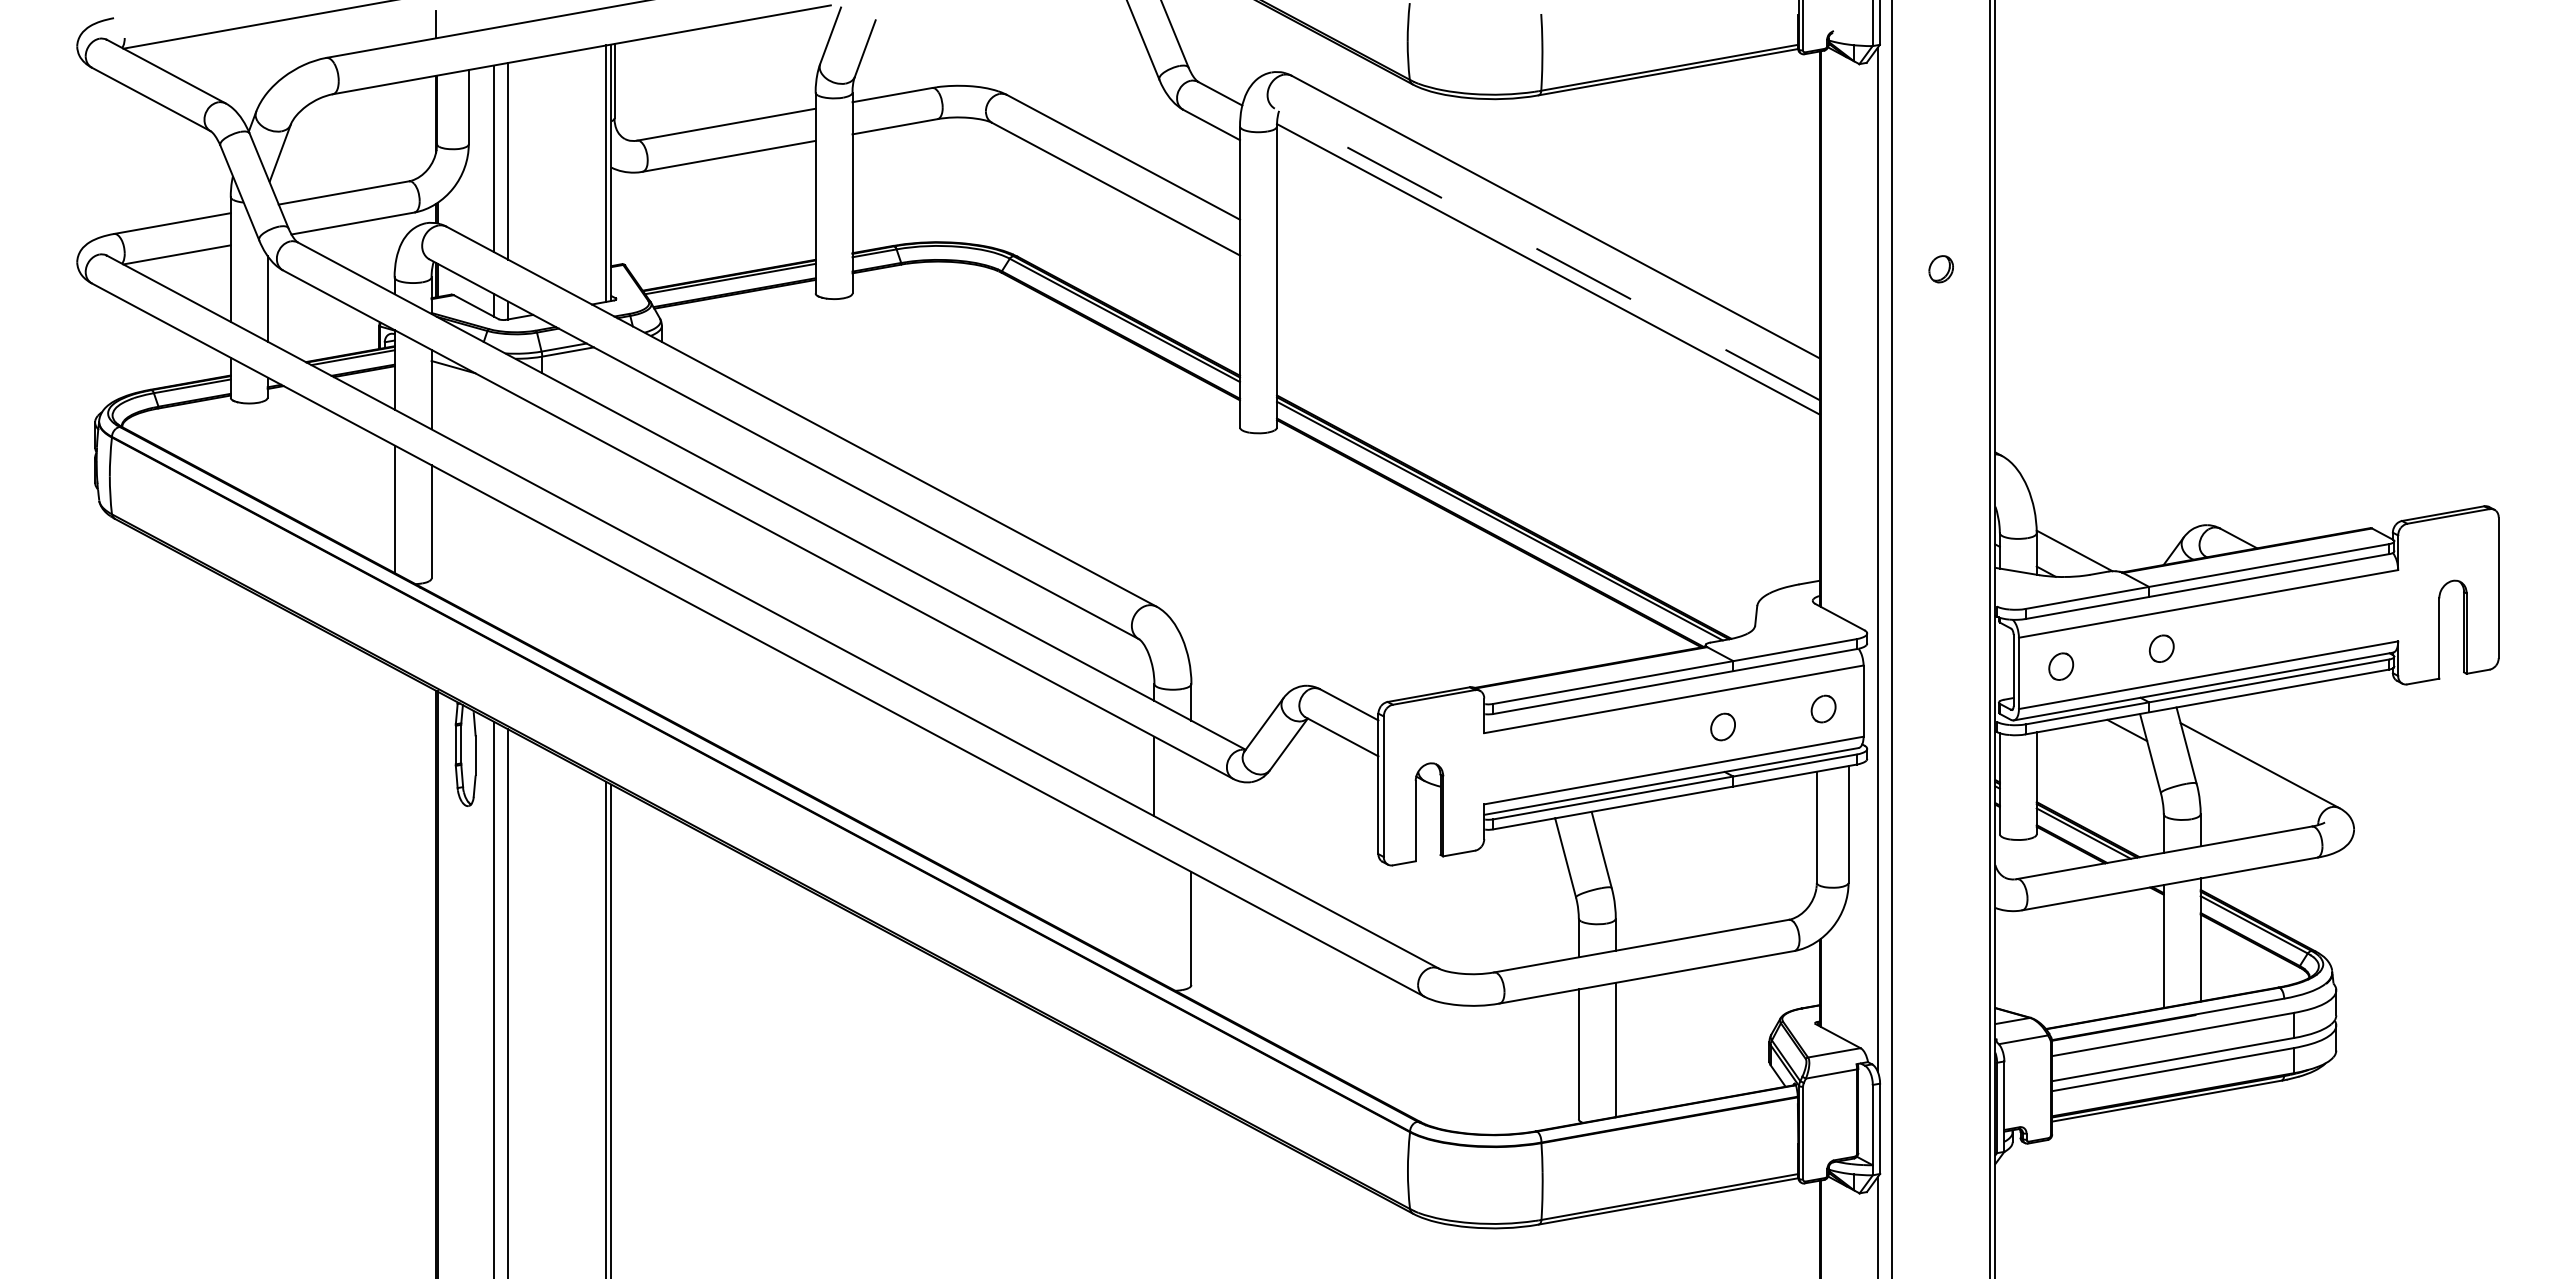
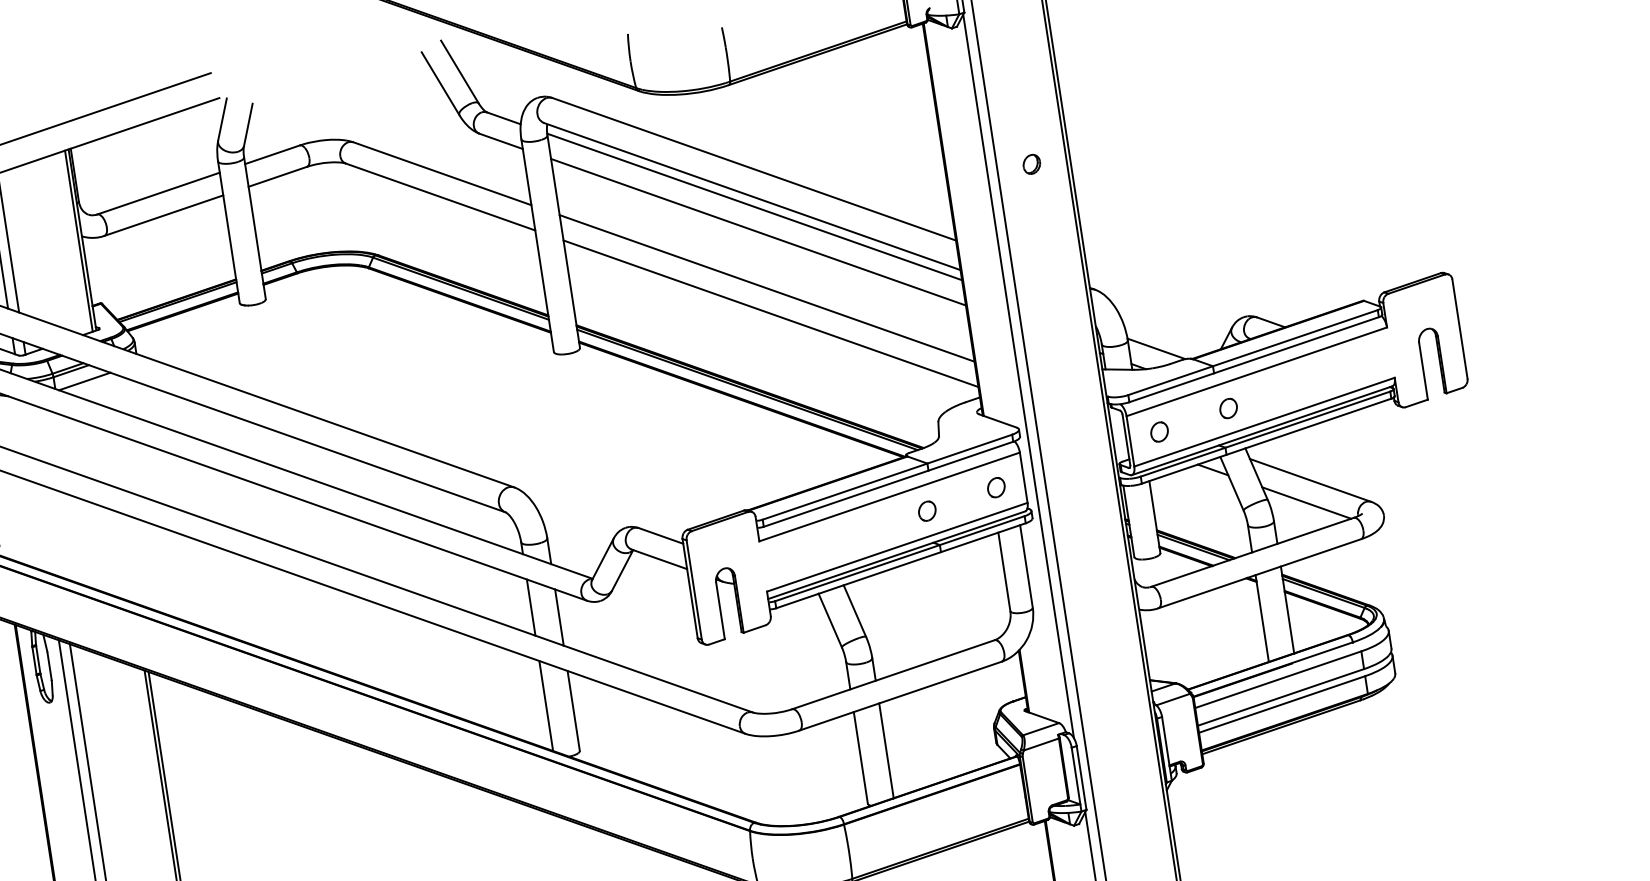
line: (1547, 254) -> (752, 196), dashed -> solid
line: (1548, 304) -> (758, 231), added
line: (584, 368) -> (84, 381), added
line: (1548, 384) -> (767, 288), added
line: (1548, 420) -> (770, 313), added
line: (2249, 795) -> (1306, 502), added
line: (1191, 796) -> (559, 617), added
line: (1154, 915) -> (546, 705), added

